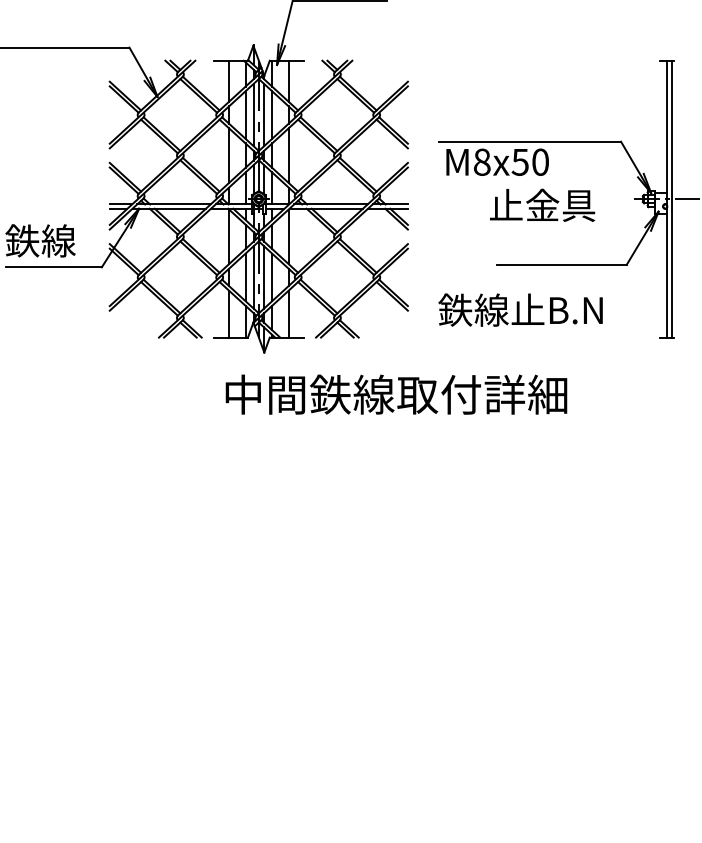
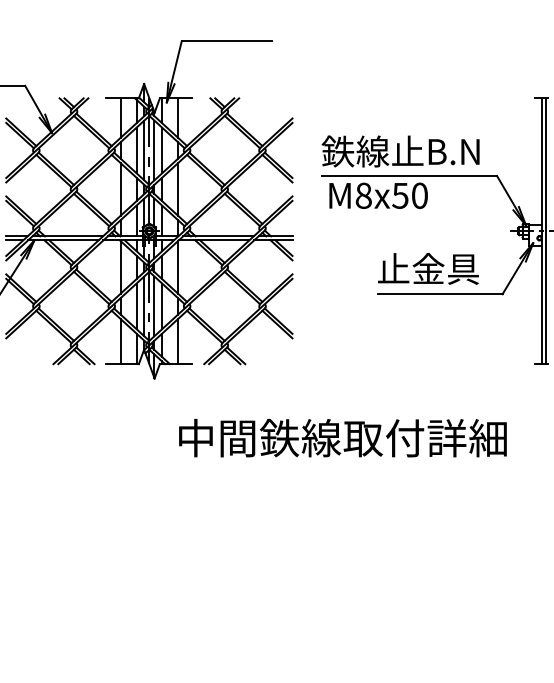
text: (542, 204) -> (428, 268), moved
text: (520, 309) -> (400, 150), moved
text: (396, 394) -> (342, 437), moved

